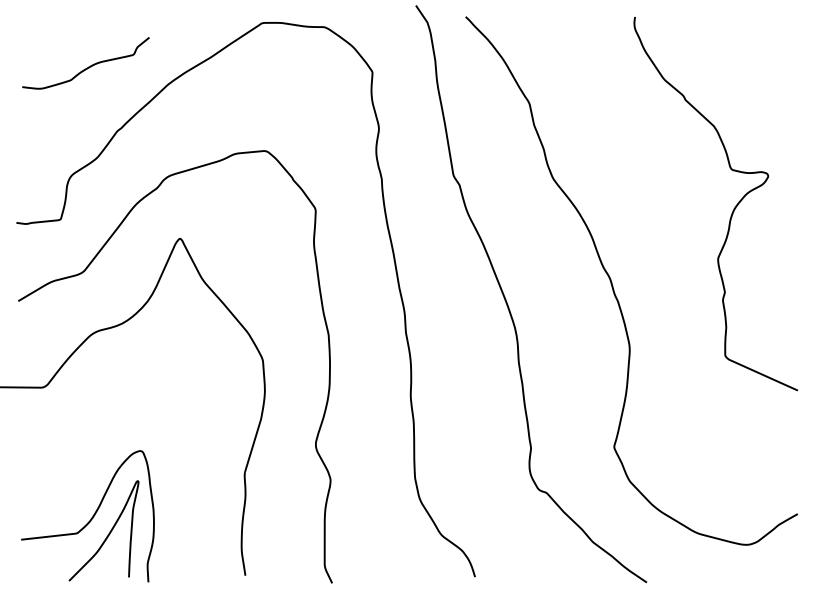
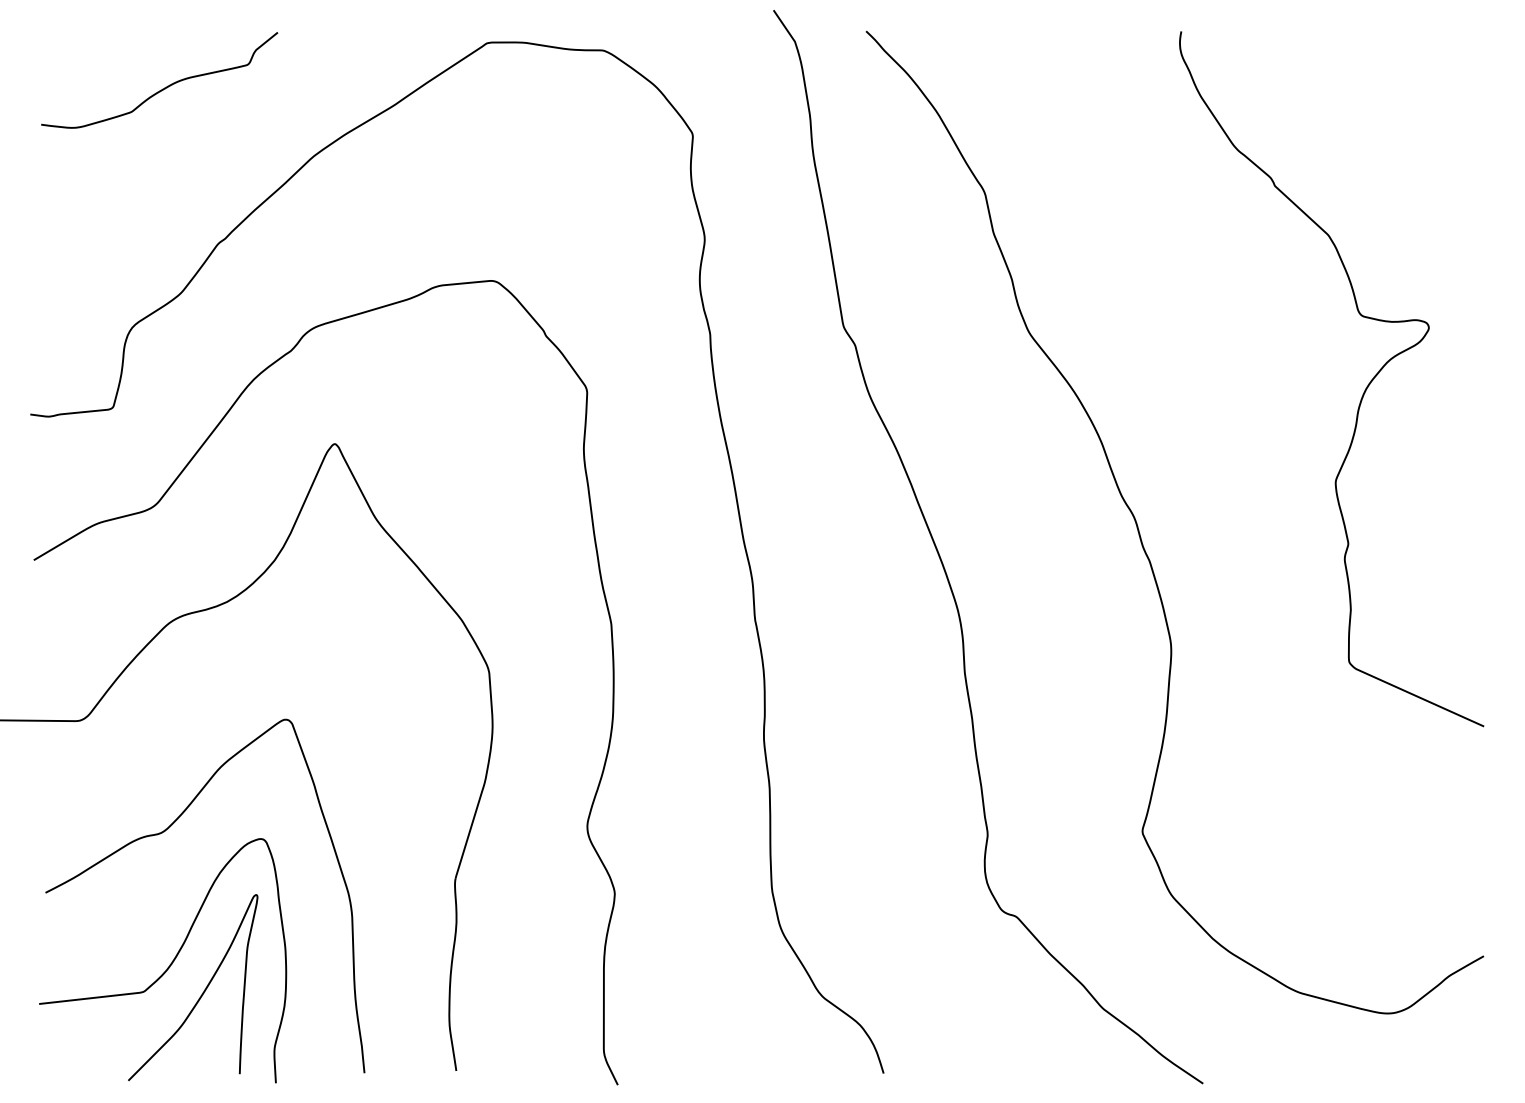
curve: (86, 67) -> (160, 88), moved
curve: (89, 447) -> (166, 832), added

